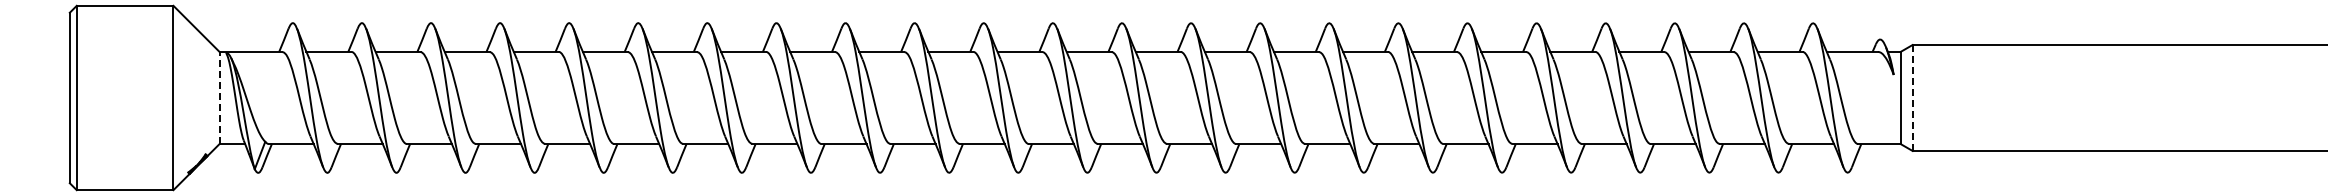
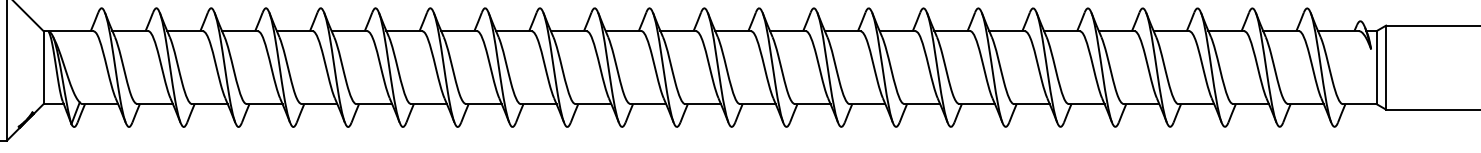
line: (219, 97) -> (43, 67), dashed -> solid
line: (1912, 98) -> (1386, 68), dashed -> solid

